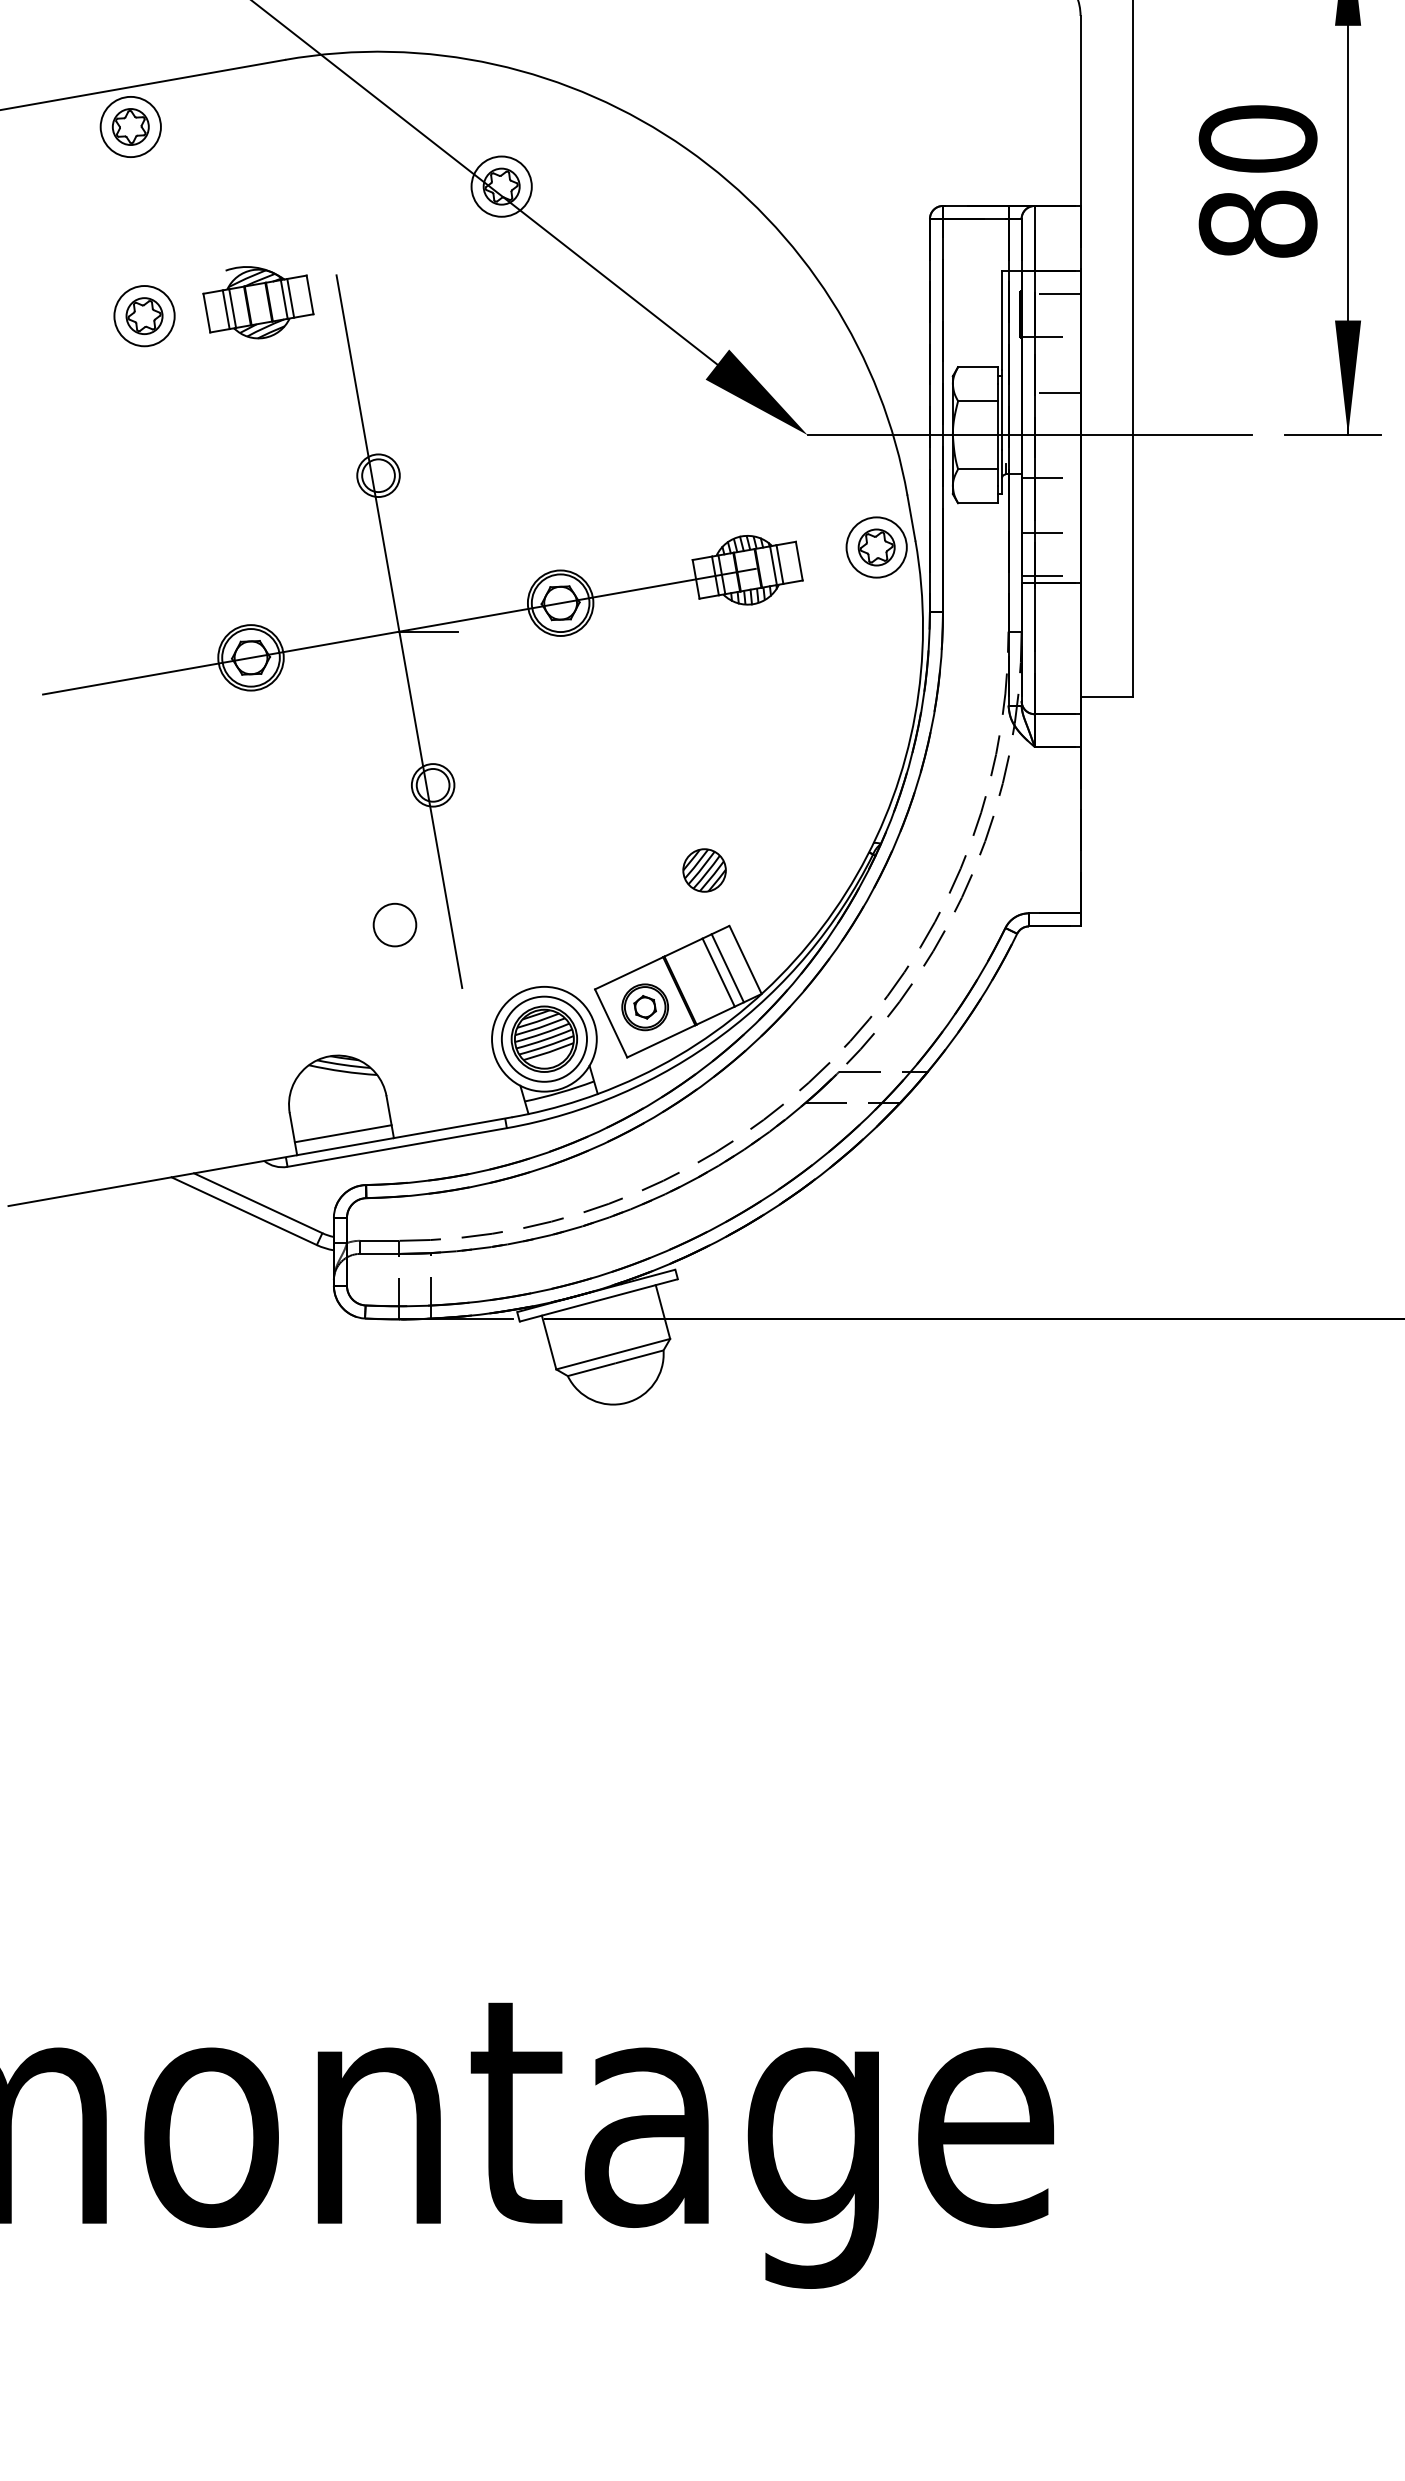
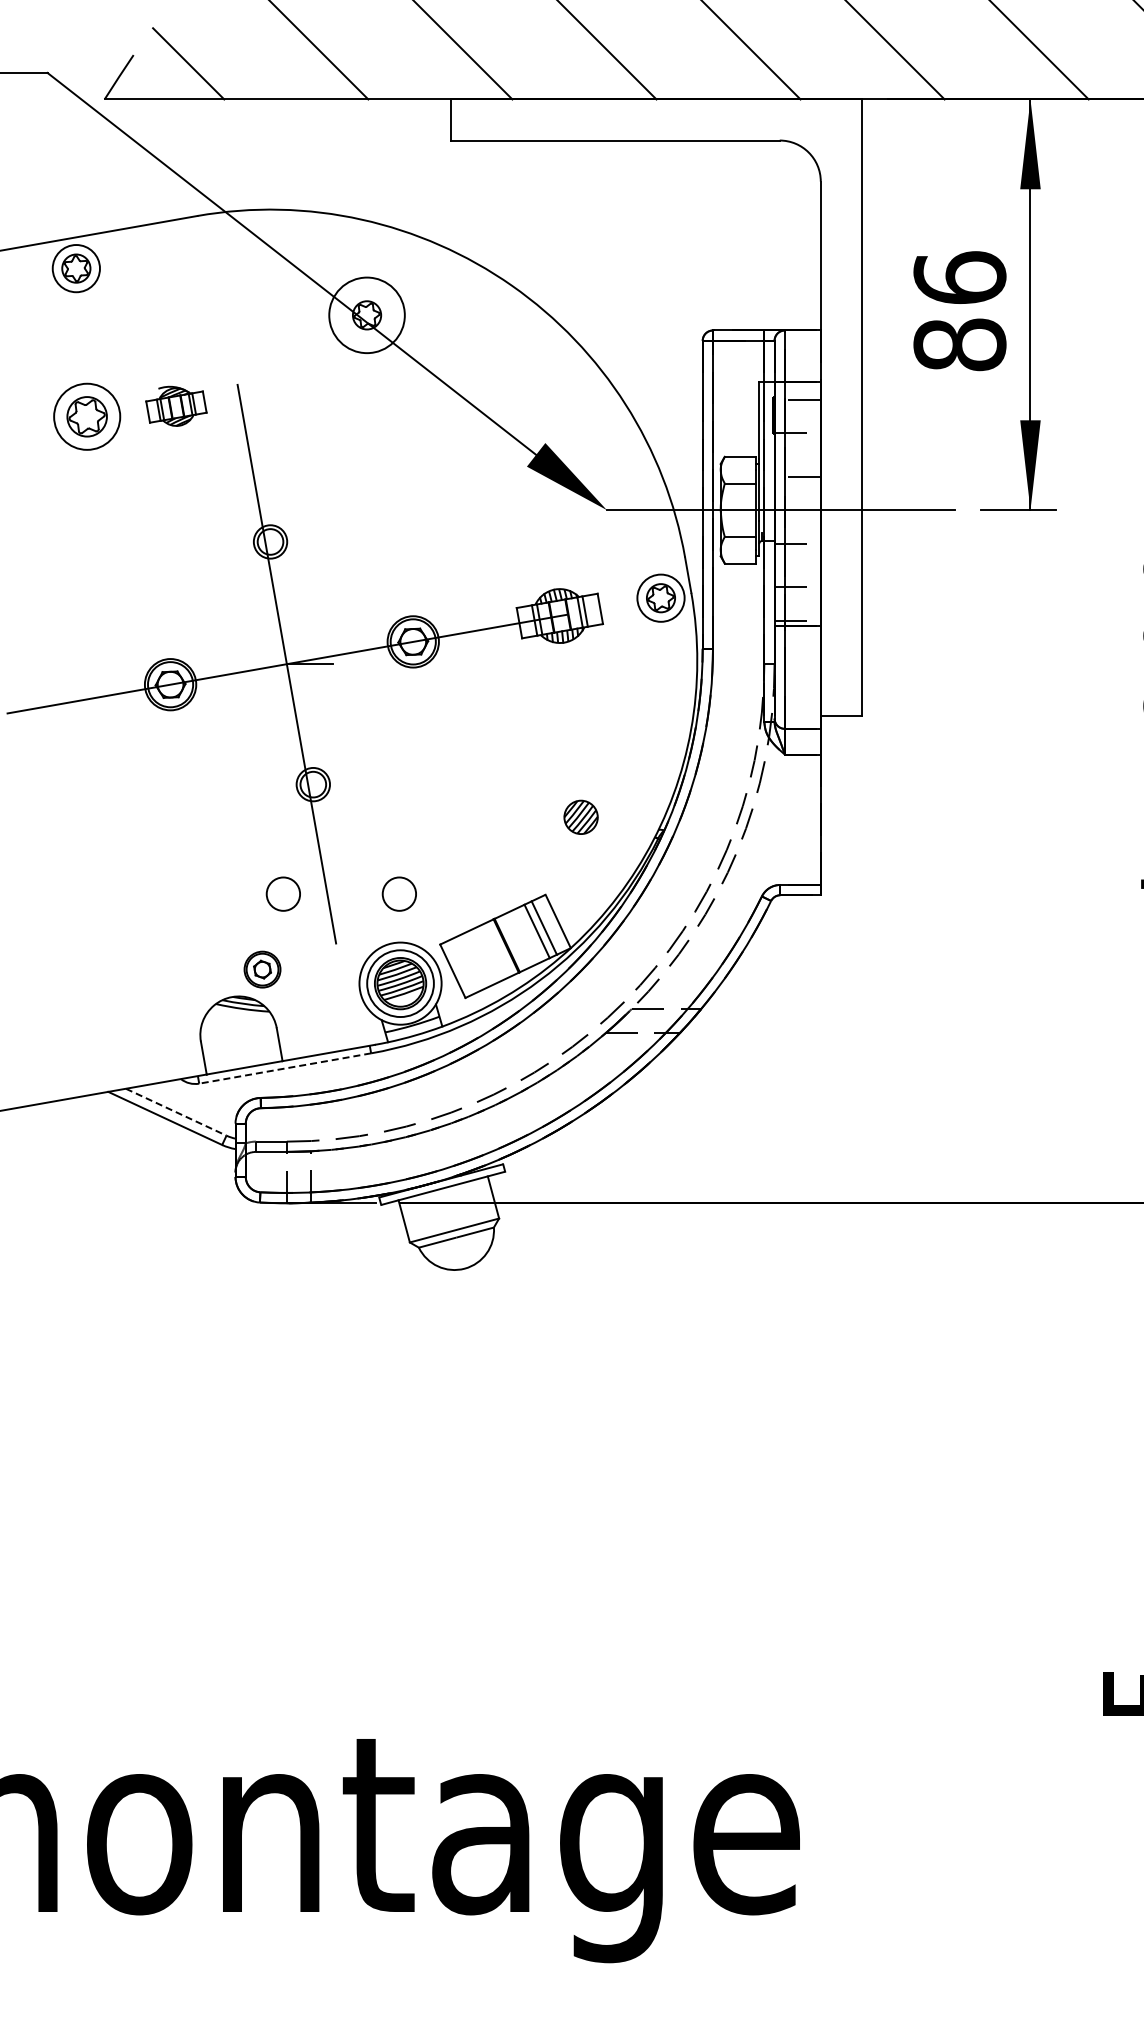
text: (1257, 138) -> (959, 277), 80 -> 86
circle: (500, 185) -> (366, 314), size x1.6
part: (258, 302) -> (176, 406), size x0.7
part: (143, 315) -> (86, 416), size x1.4
part: (703, 869) -> (580, 816), moved
circle: (541, 924) -> (398, 893), added
part: (645, 1007) -> (262, 969), moved
line: (342, 1133) -> (242, 1057), removed
line: (396, 1147) -> (284, 1068), solid -> dashed
line: (258, 1203) -> (176, 1112), solid -> dashed

